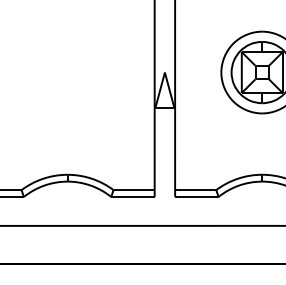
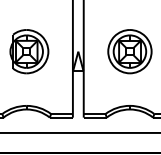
part: (72, 72) -> (29, 51), added

